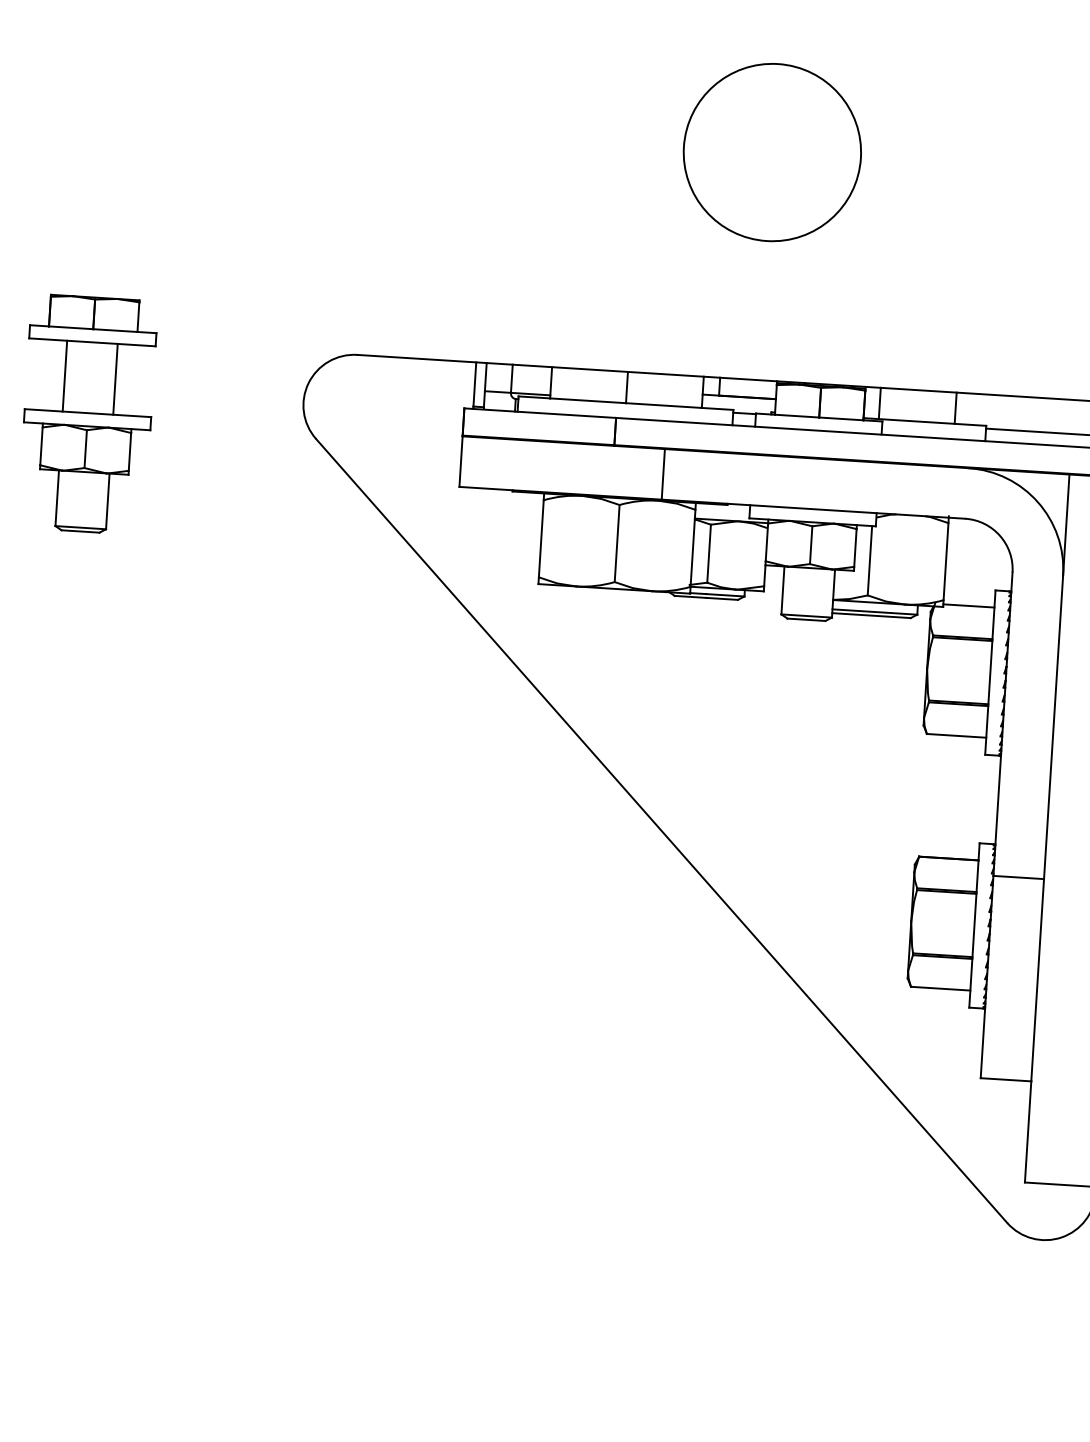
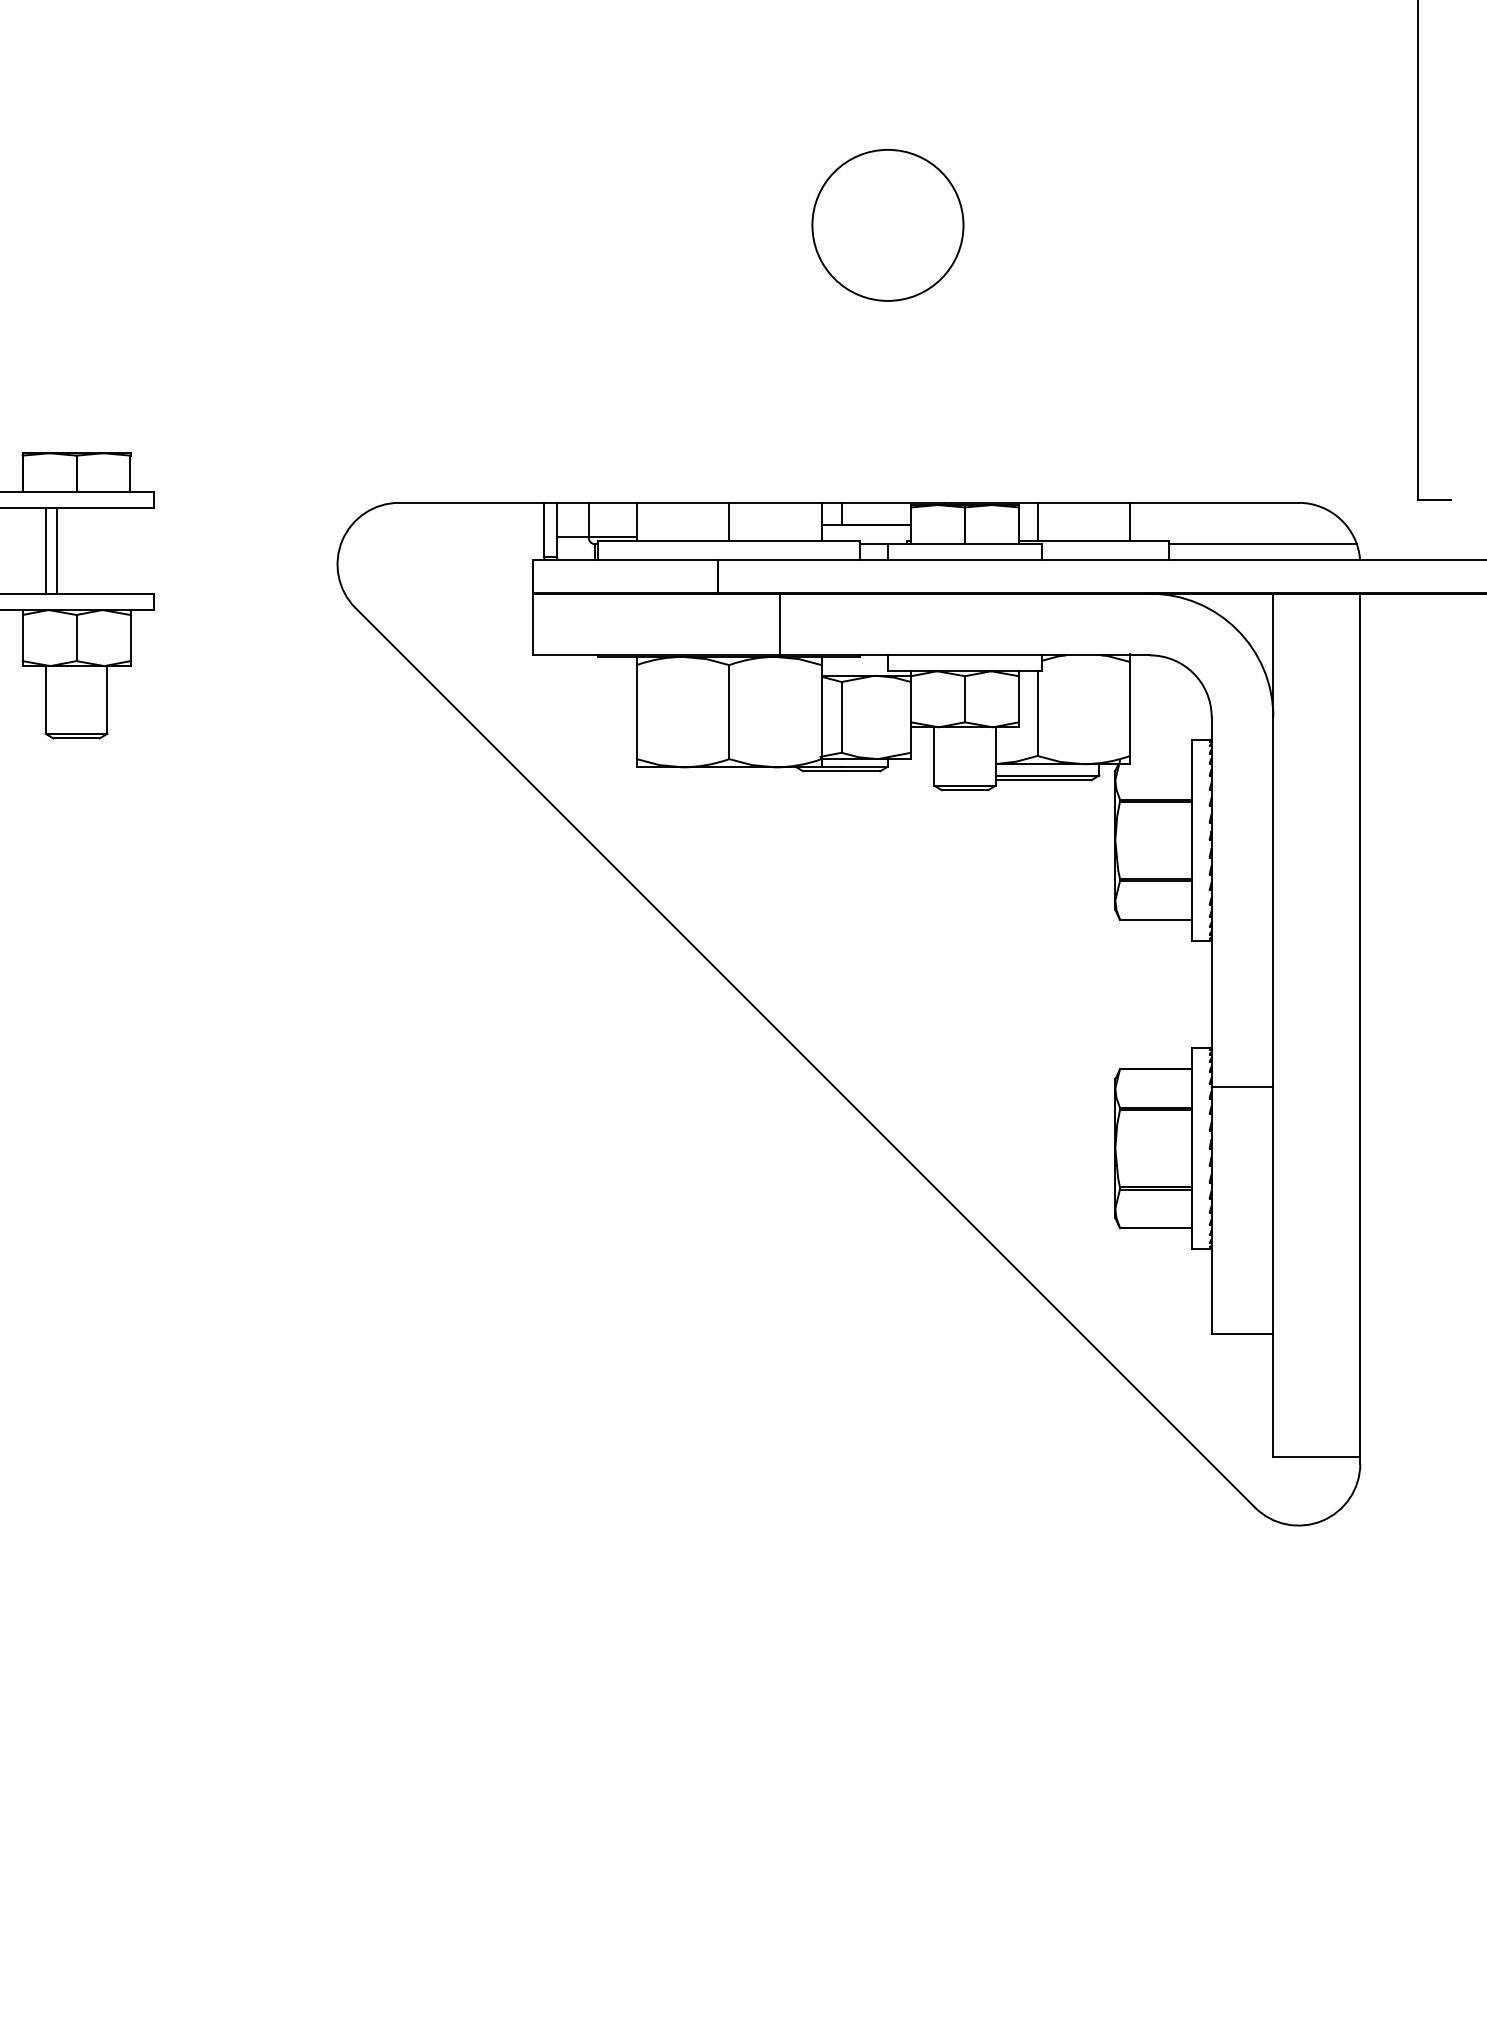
circle: (772, 152) -> (887, 225), size x0.7
line: (115, 378) -> (57, 550), moved
line: (969, 606) -> (1161, 761), removed

